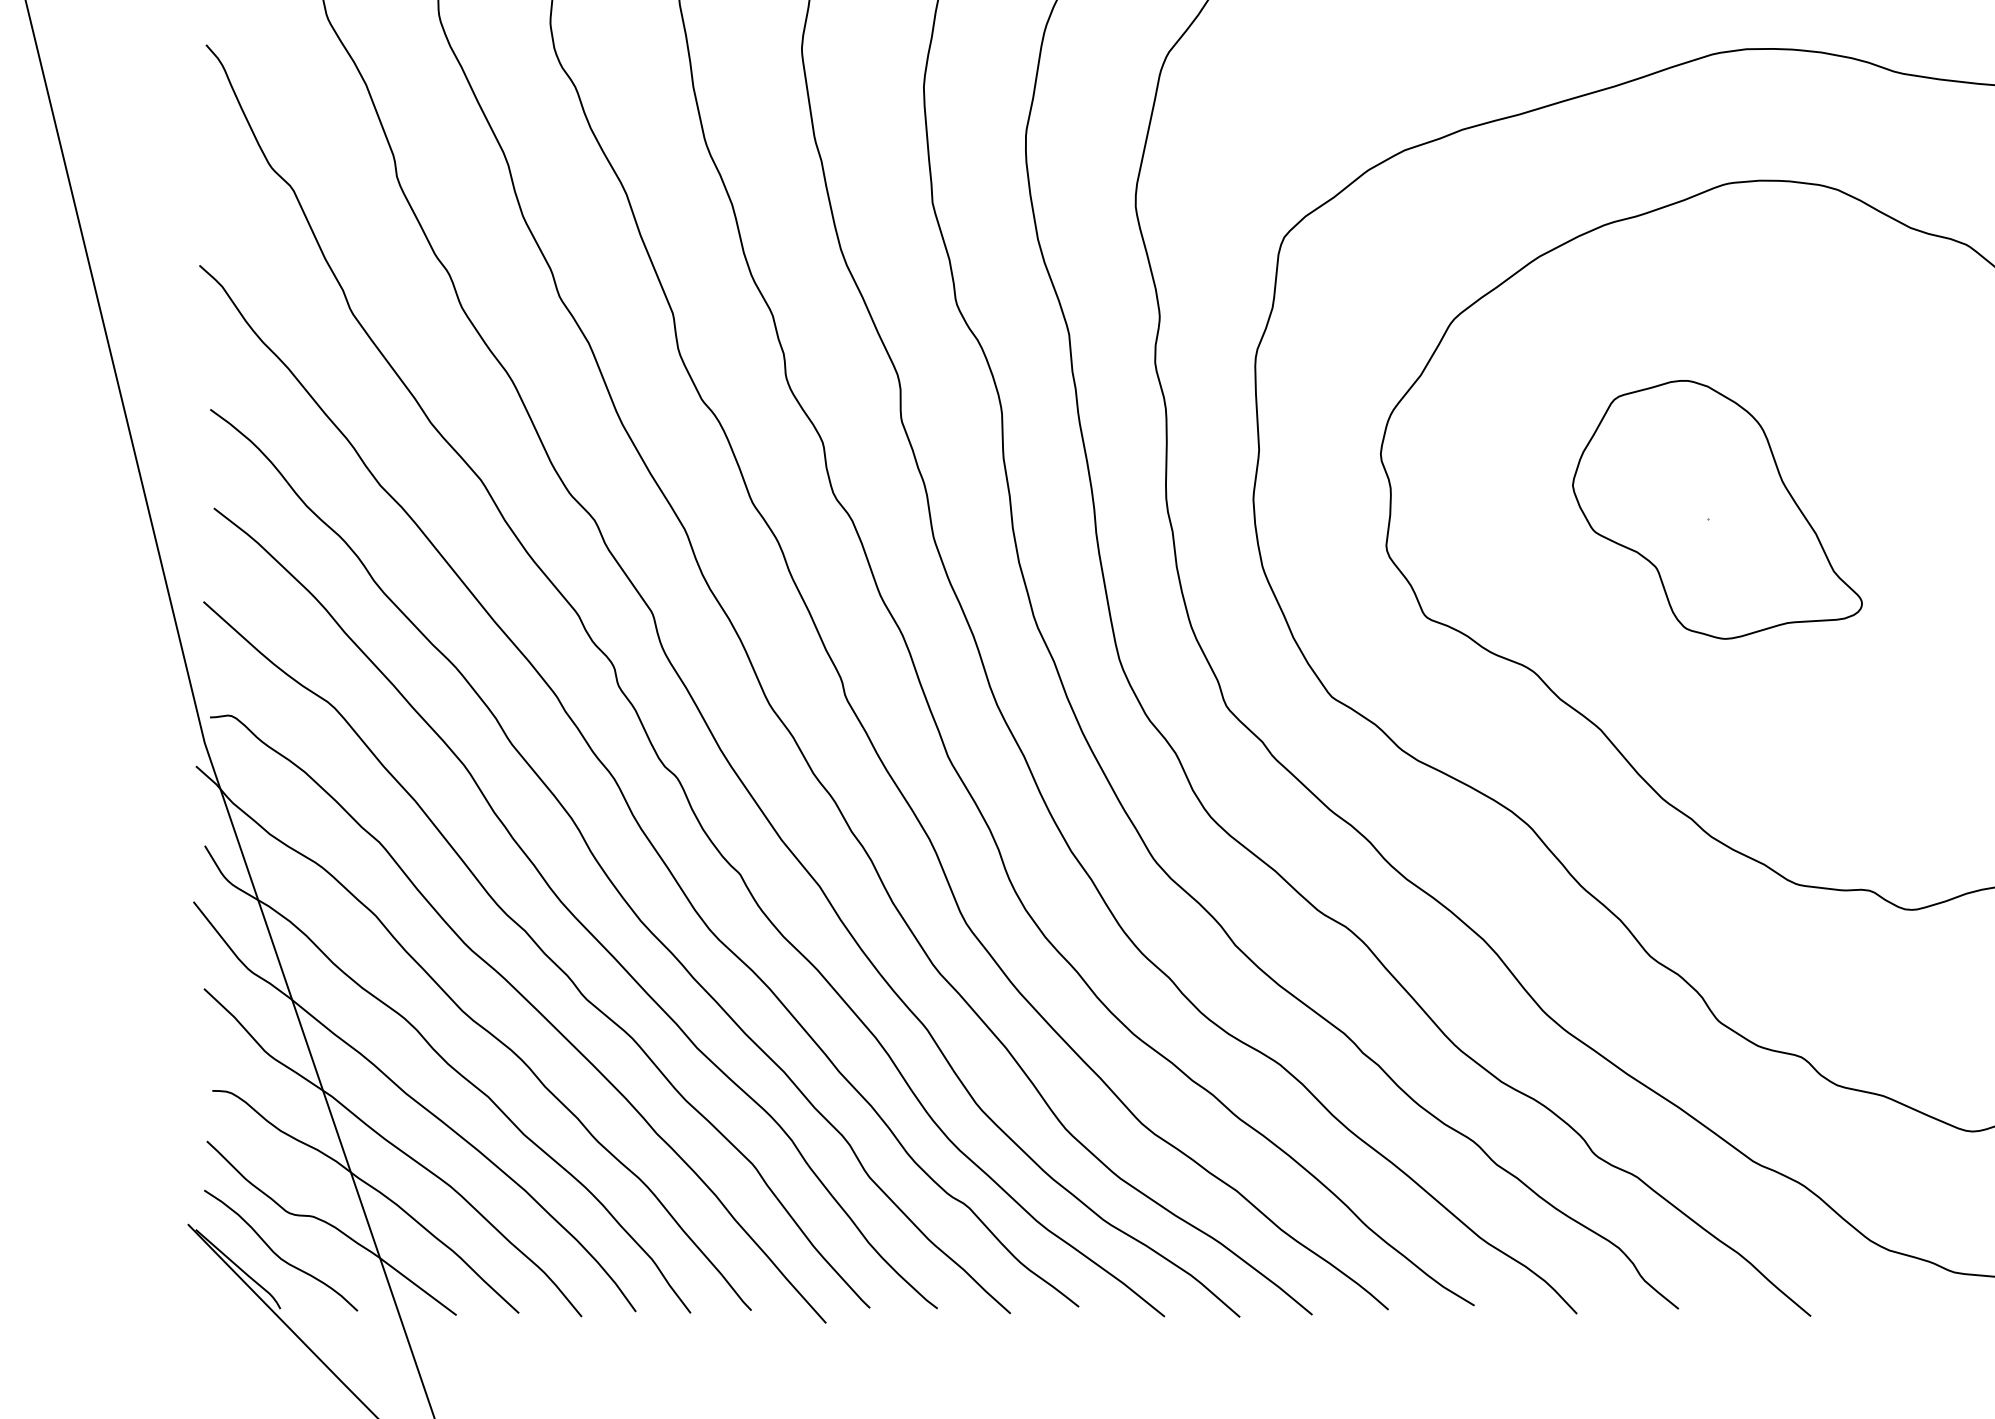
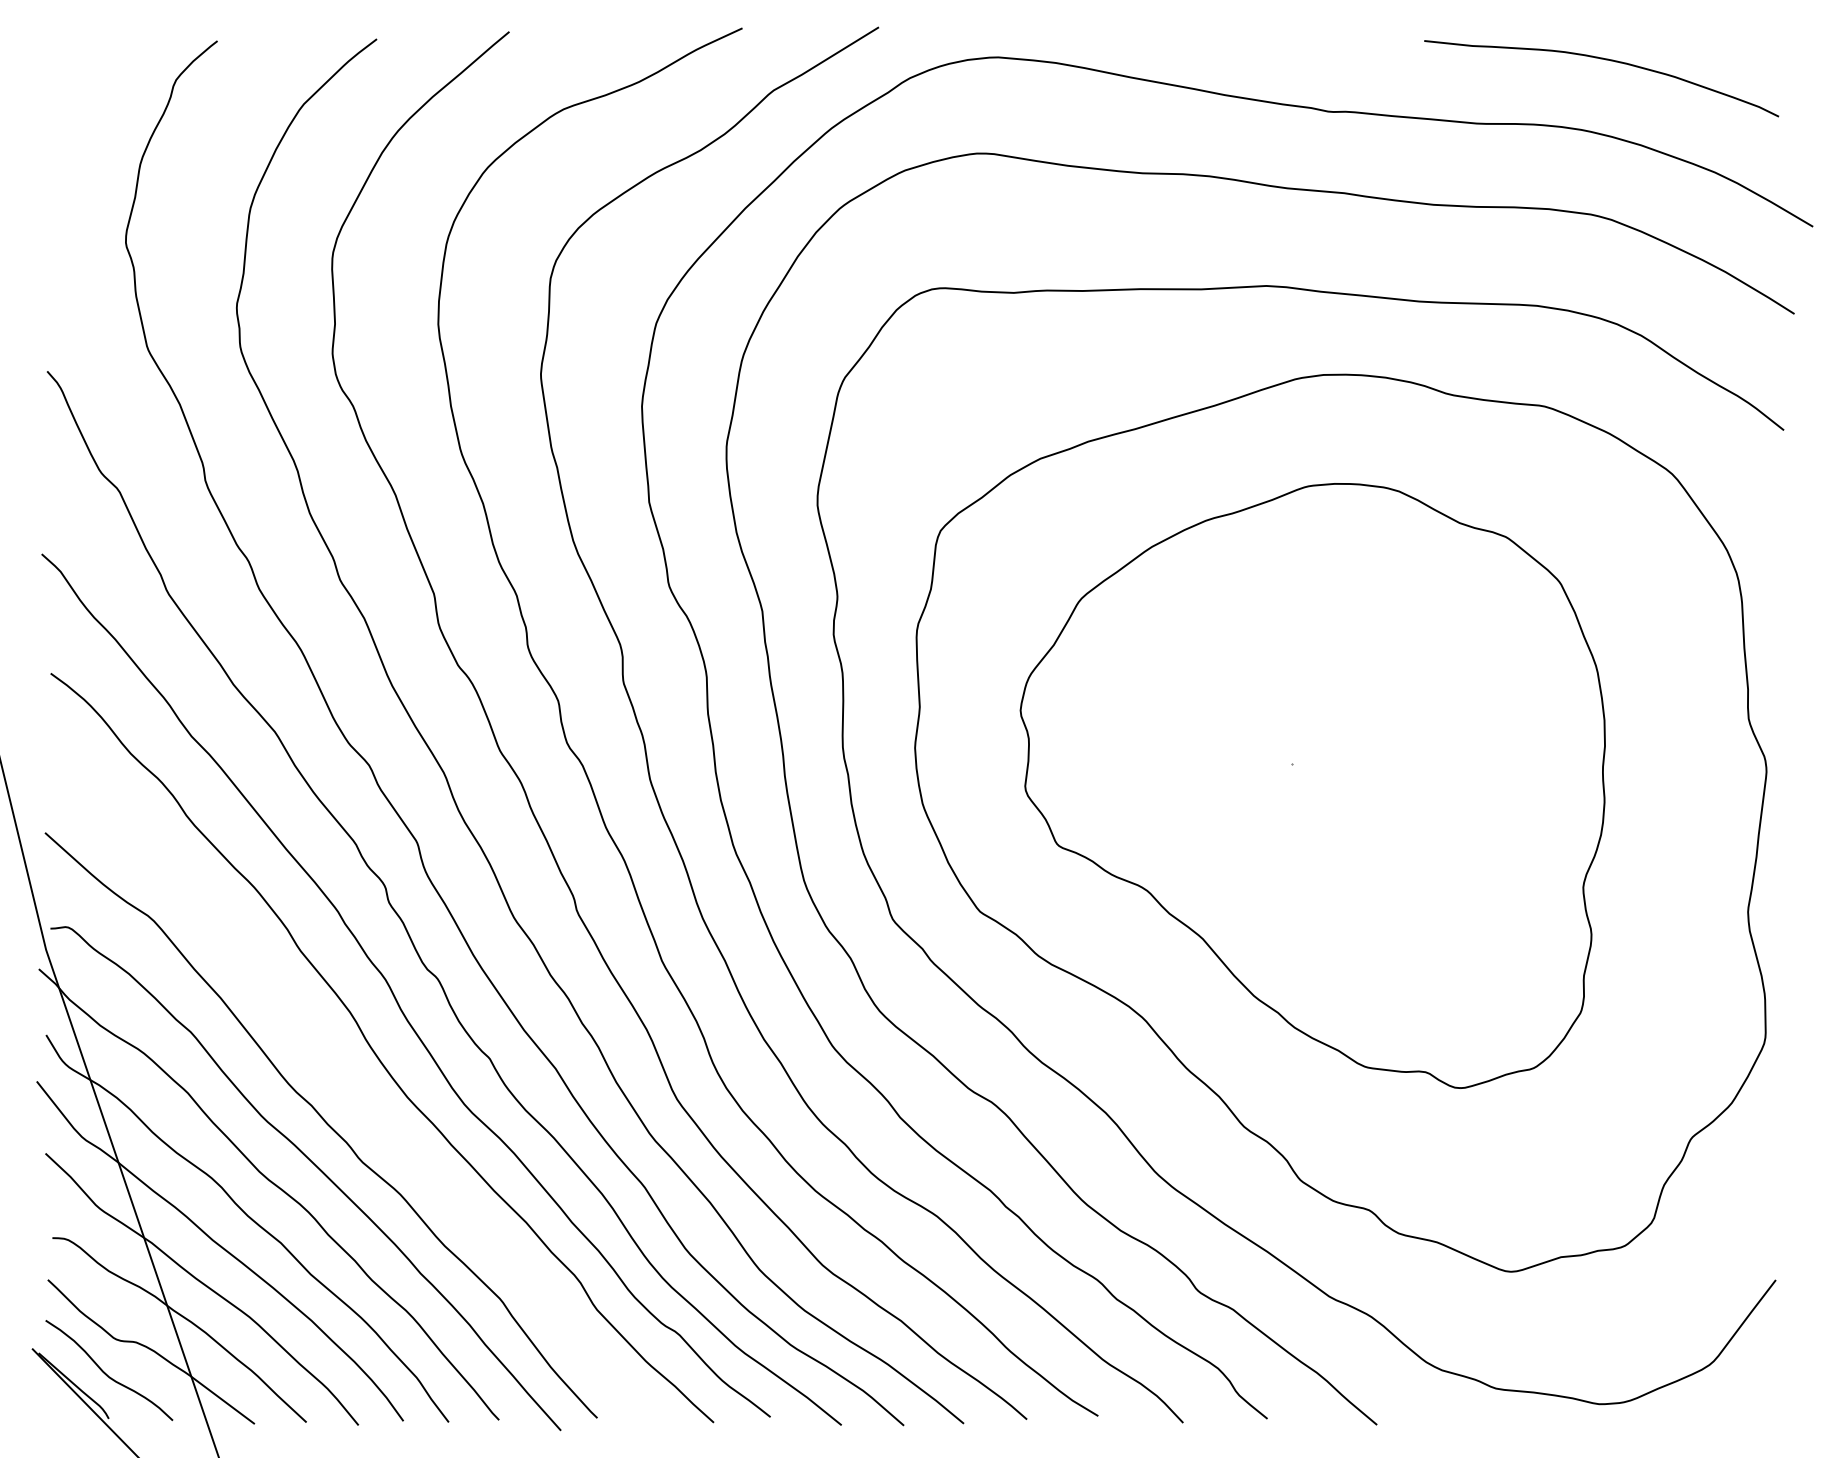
part: (1717, 509) -> (1299, 756), removed
curve: (570, 910) -> (349, 1088), removed

